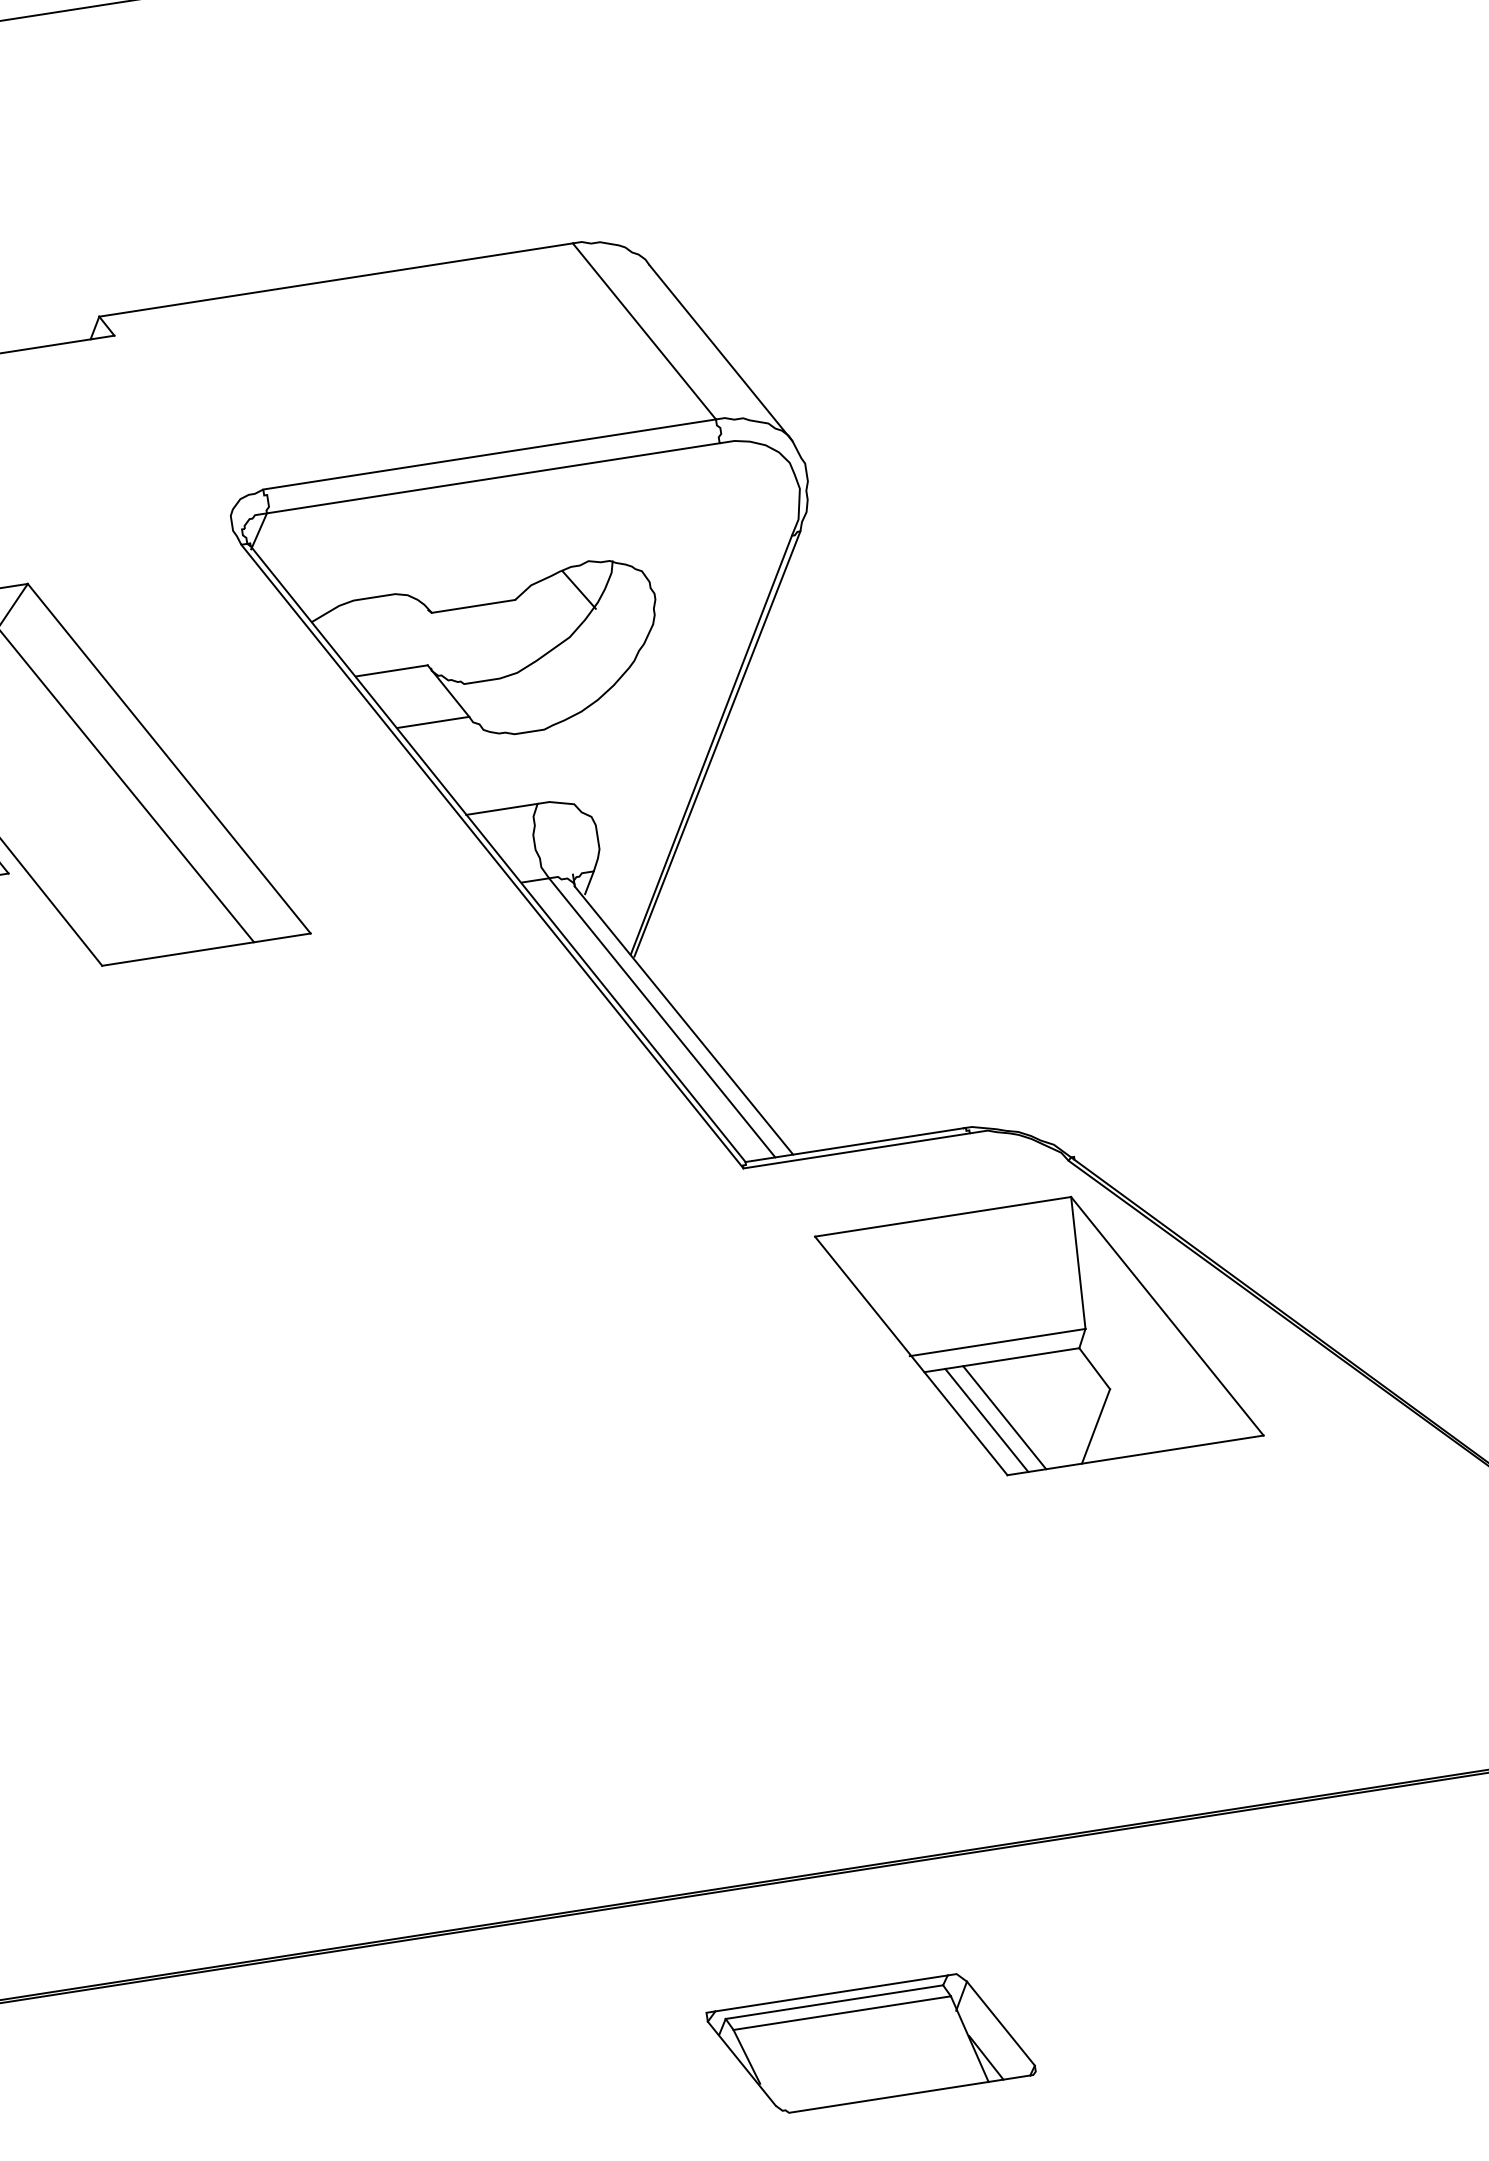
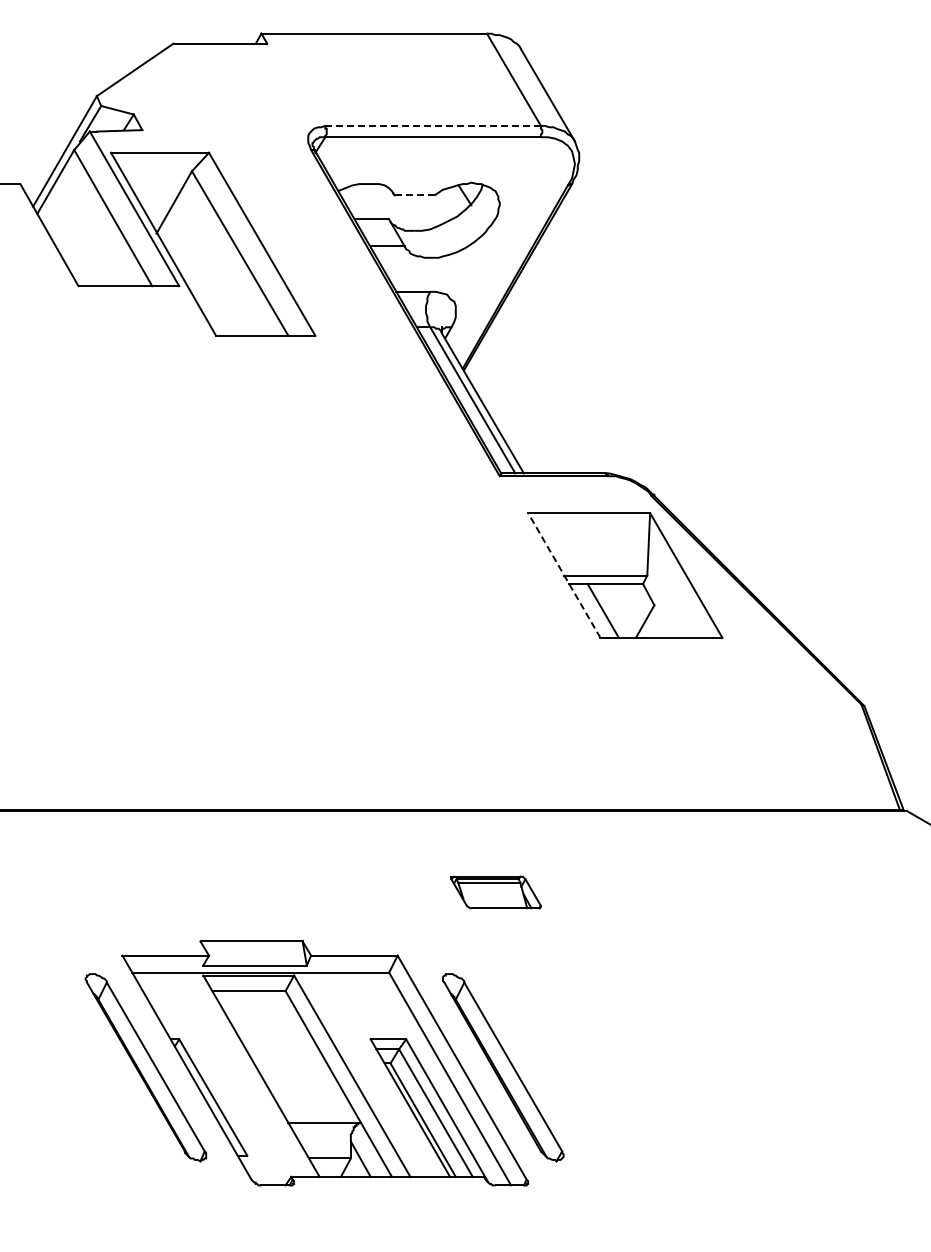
line: (490, 453) -> (433, 125), solid -> dashed
line: (473, 606) -> (414, 195), solid -> dashed
line: (911, 1355) -> (564, 575), solid -> dashed
line: (986, 1419) -> (594, 610), removed
part: (869, 2043) -> (495, 892), size x0.6

